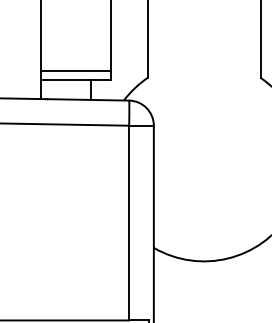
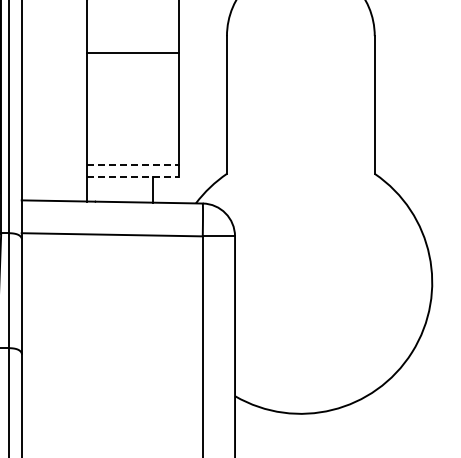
line: (76, 71) -> (133, 165), solid -> dashed
line: (76, 80) -> (133, 177), solid -> dashed

